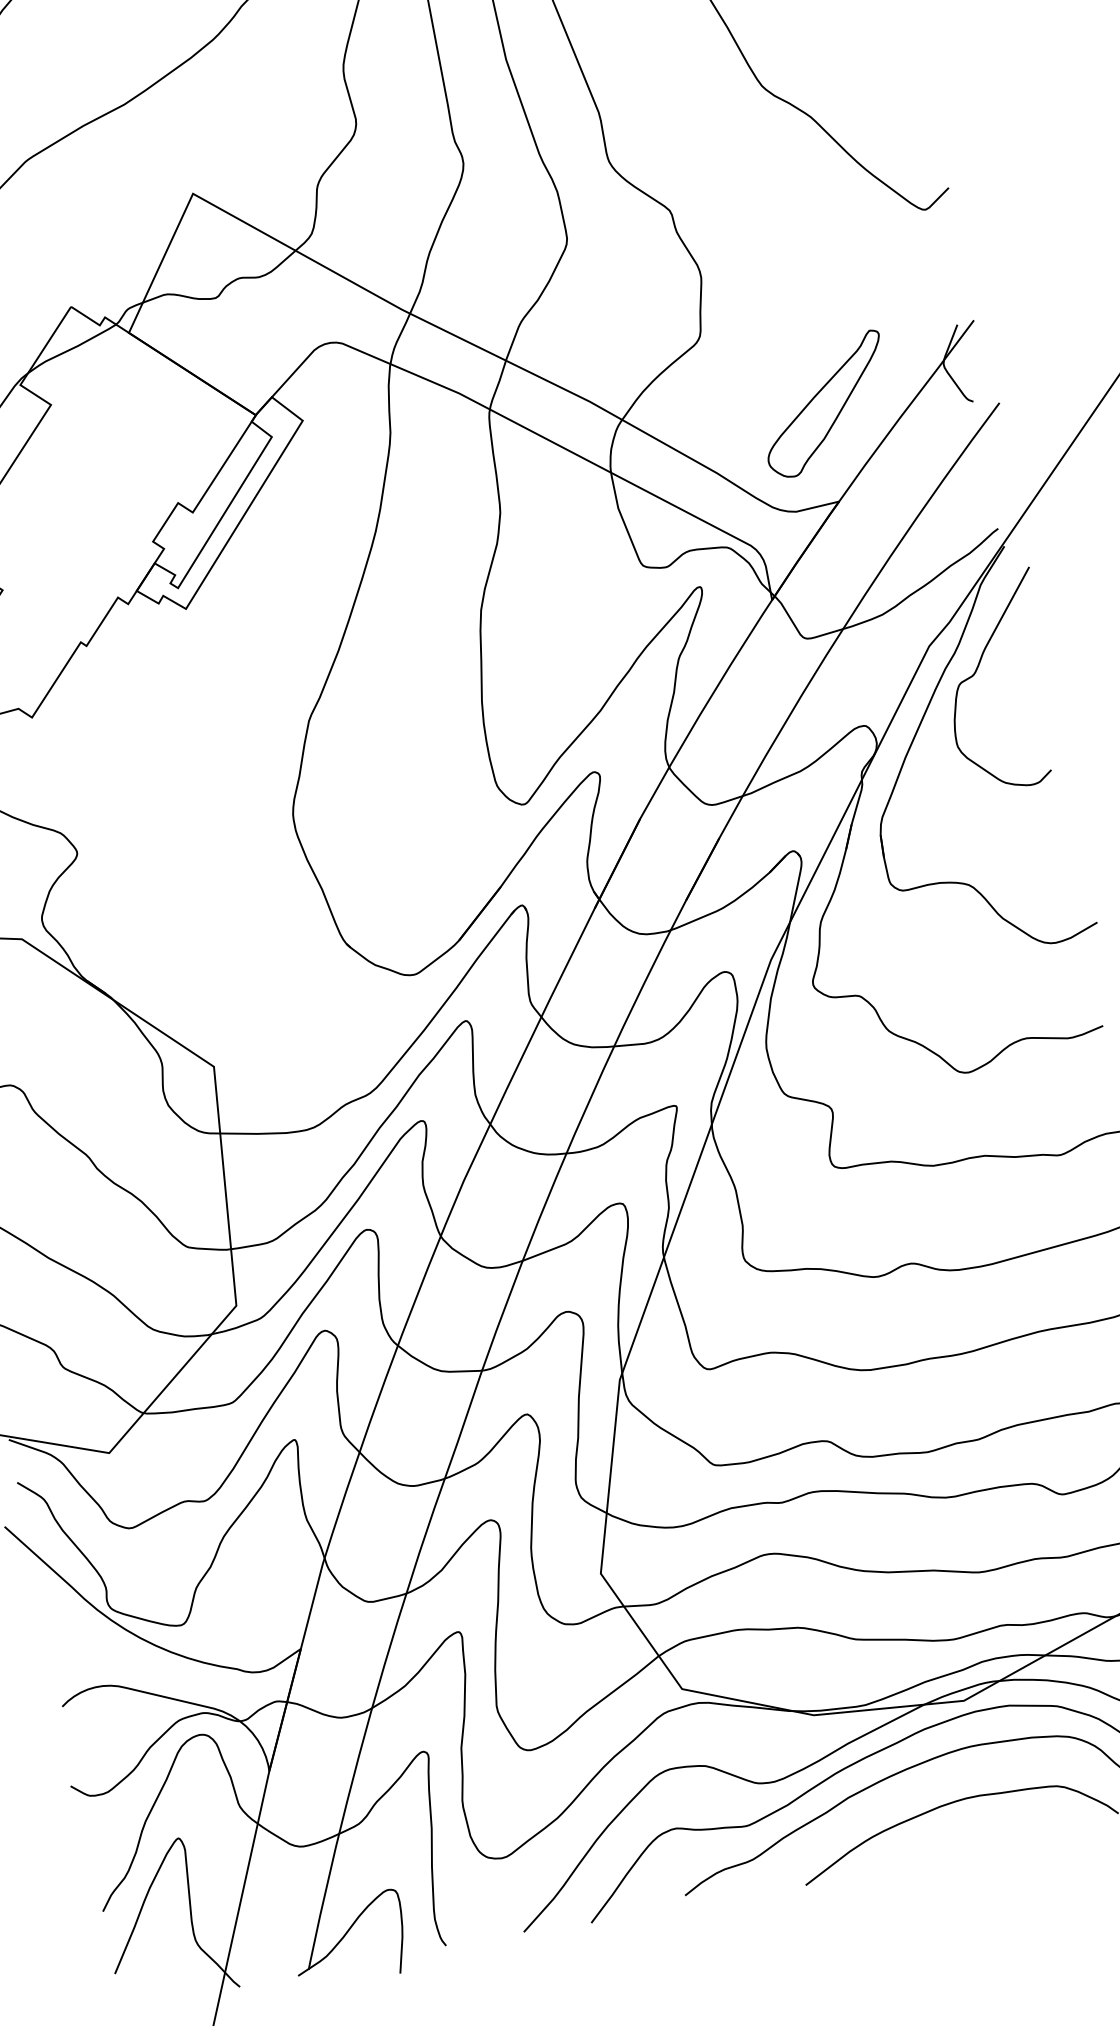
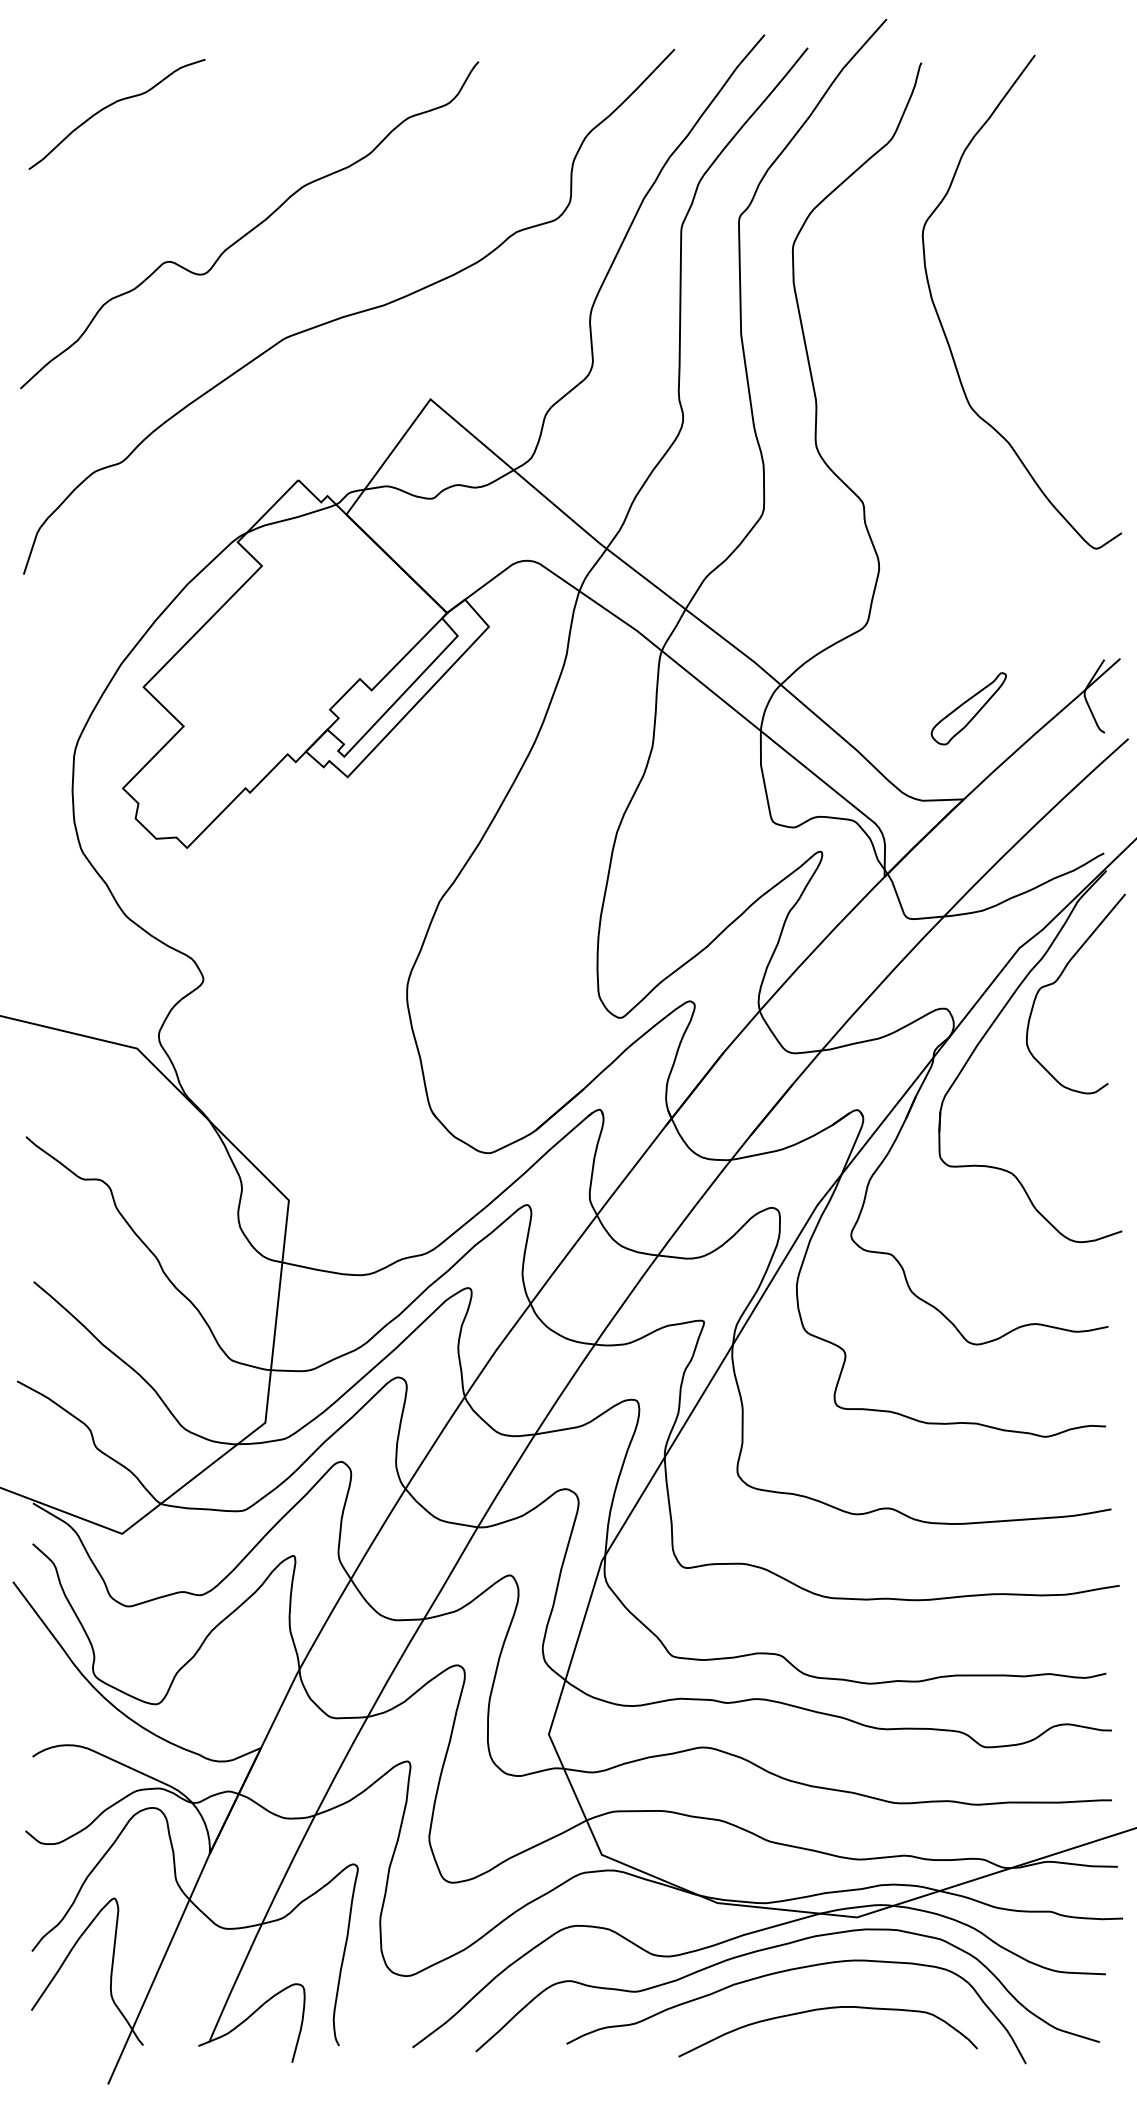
part: (824, 404) -> (968, 708), size x0.6

